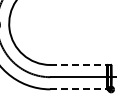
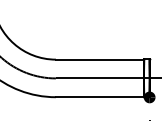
line: (78, 65) -> (99, 60), dashed -> solid
line: (78, 89) -> (99, 97), dashed -> solid

